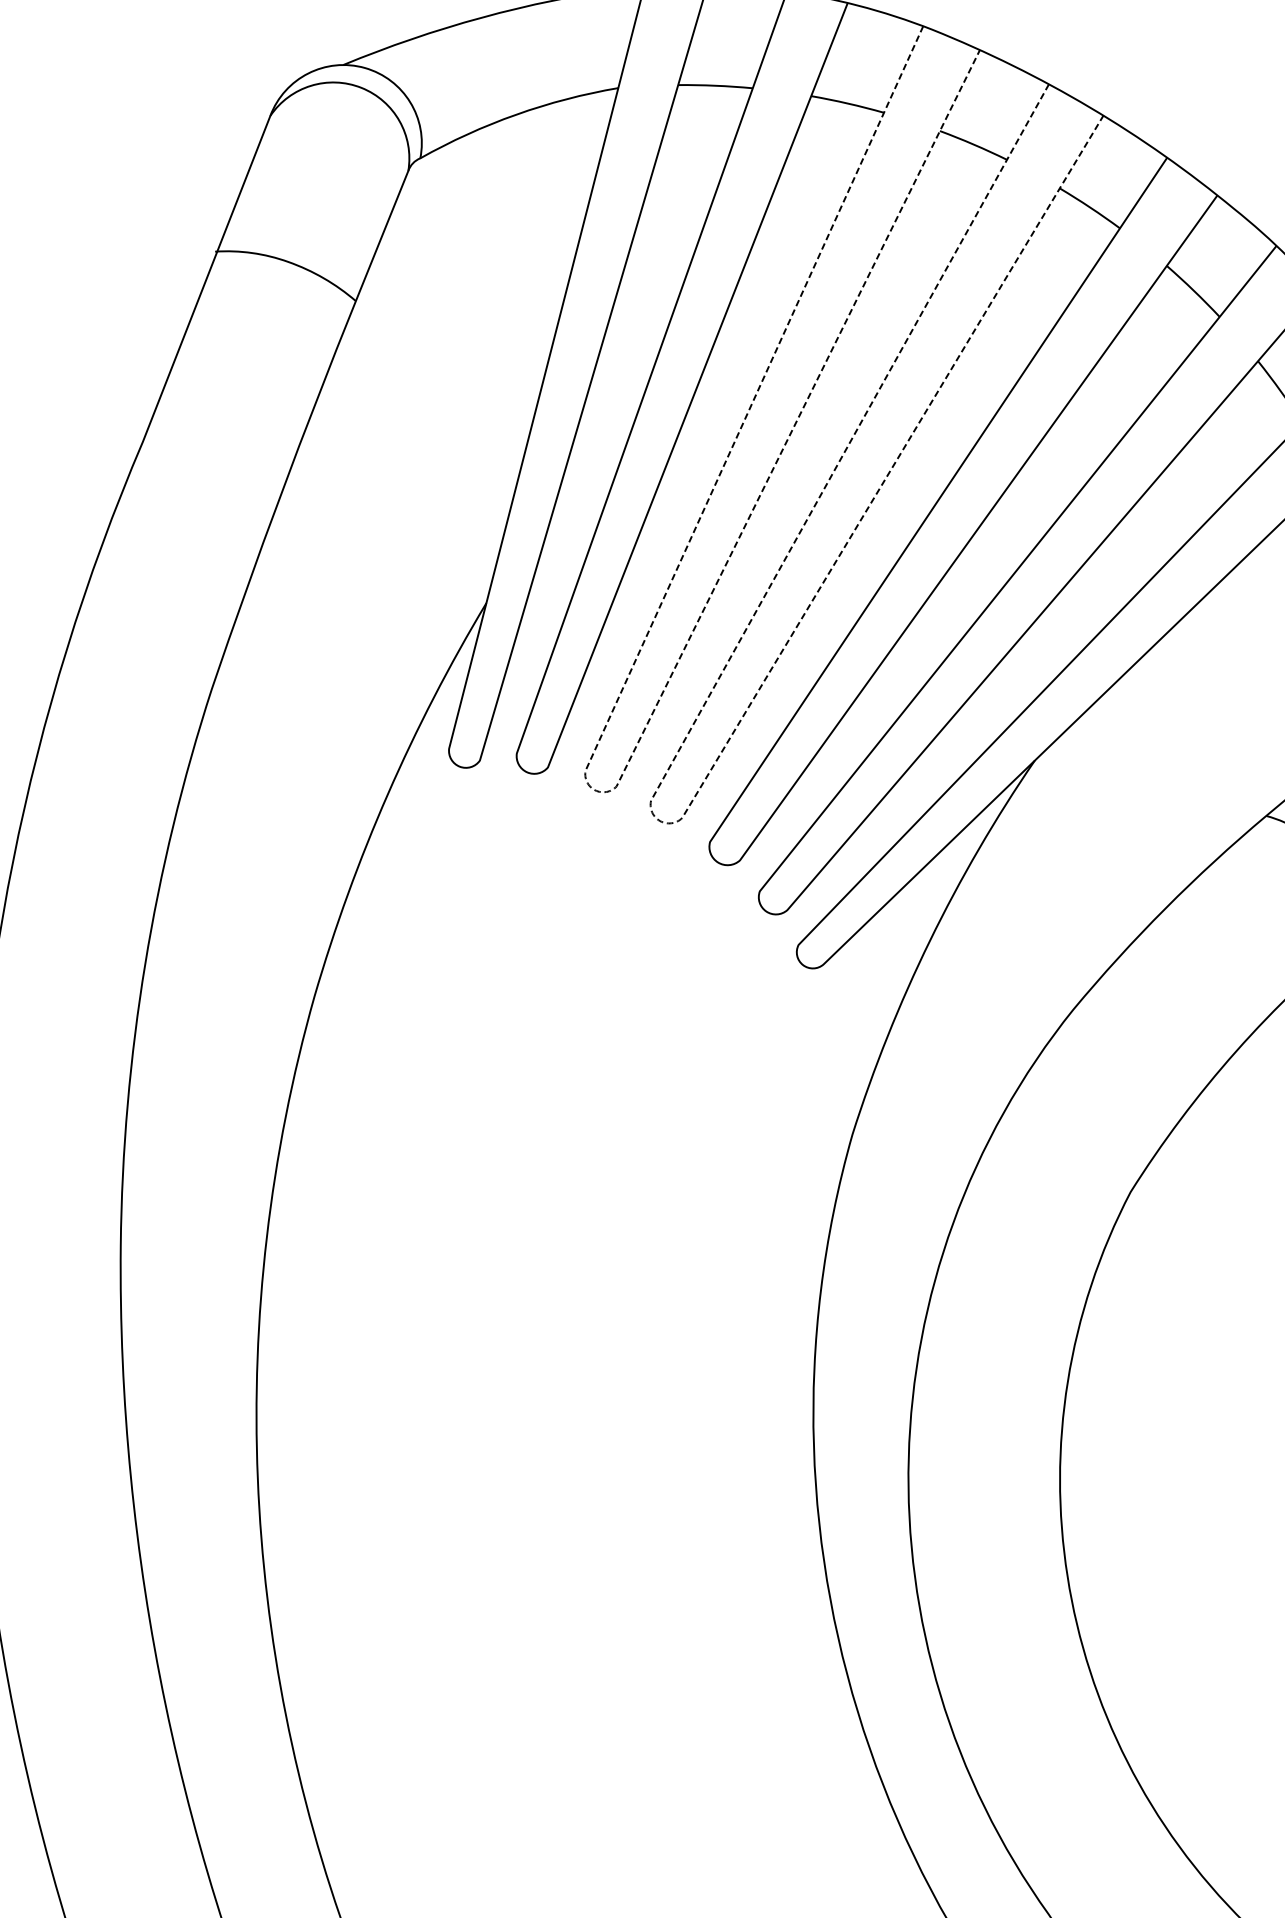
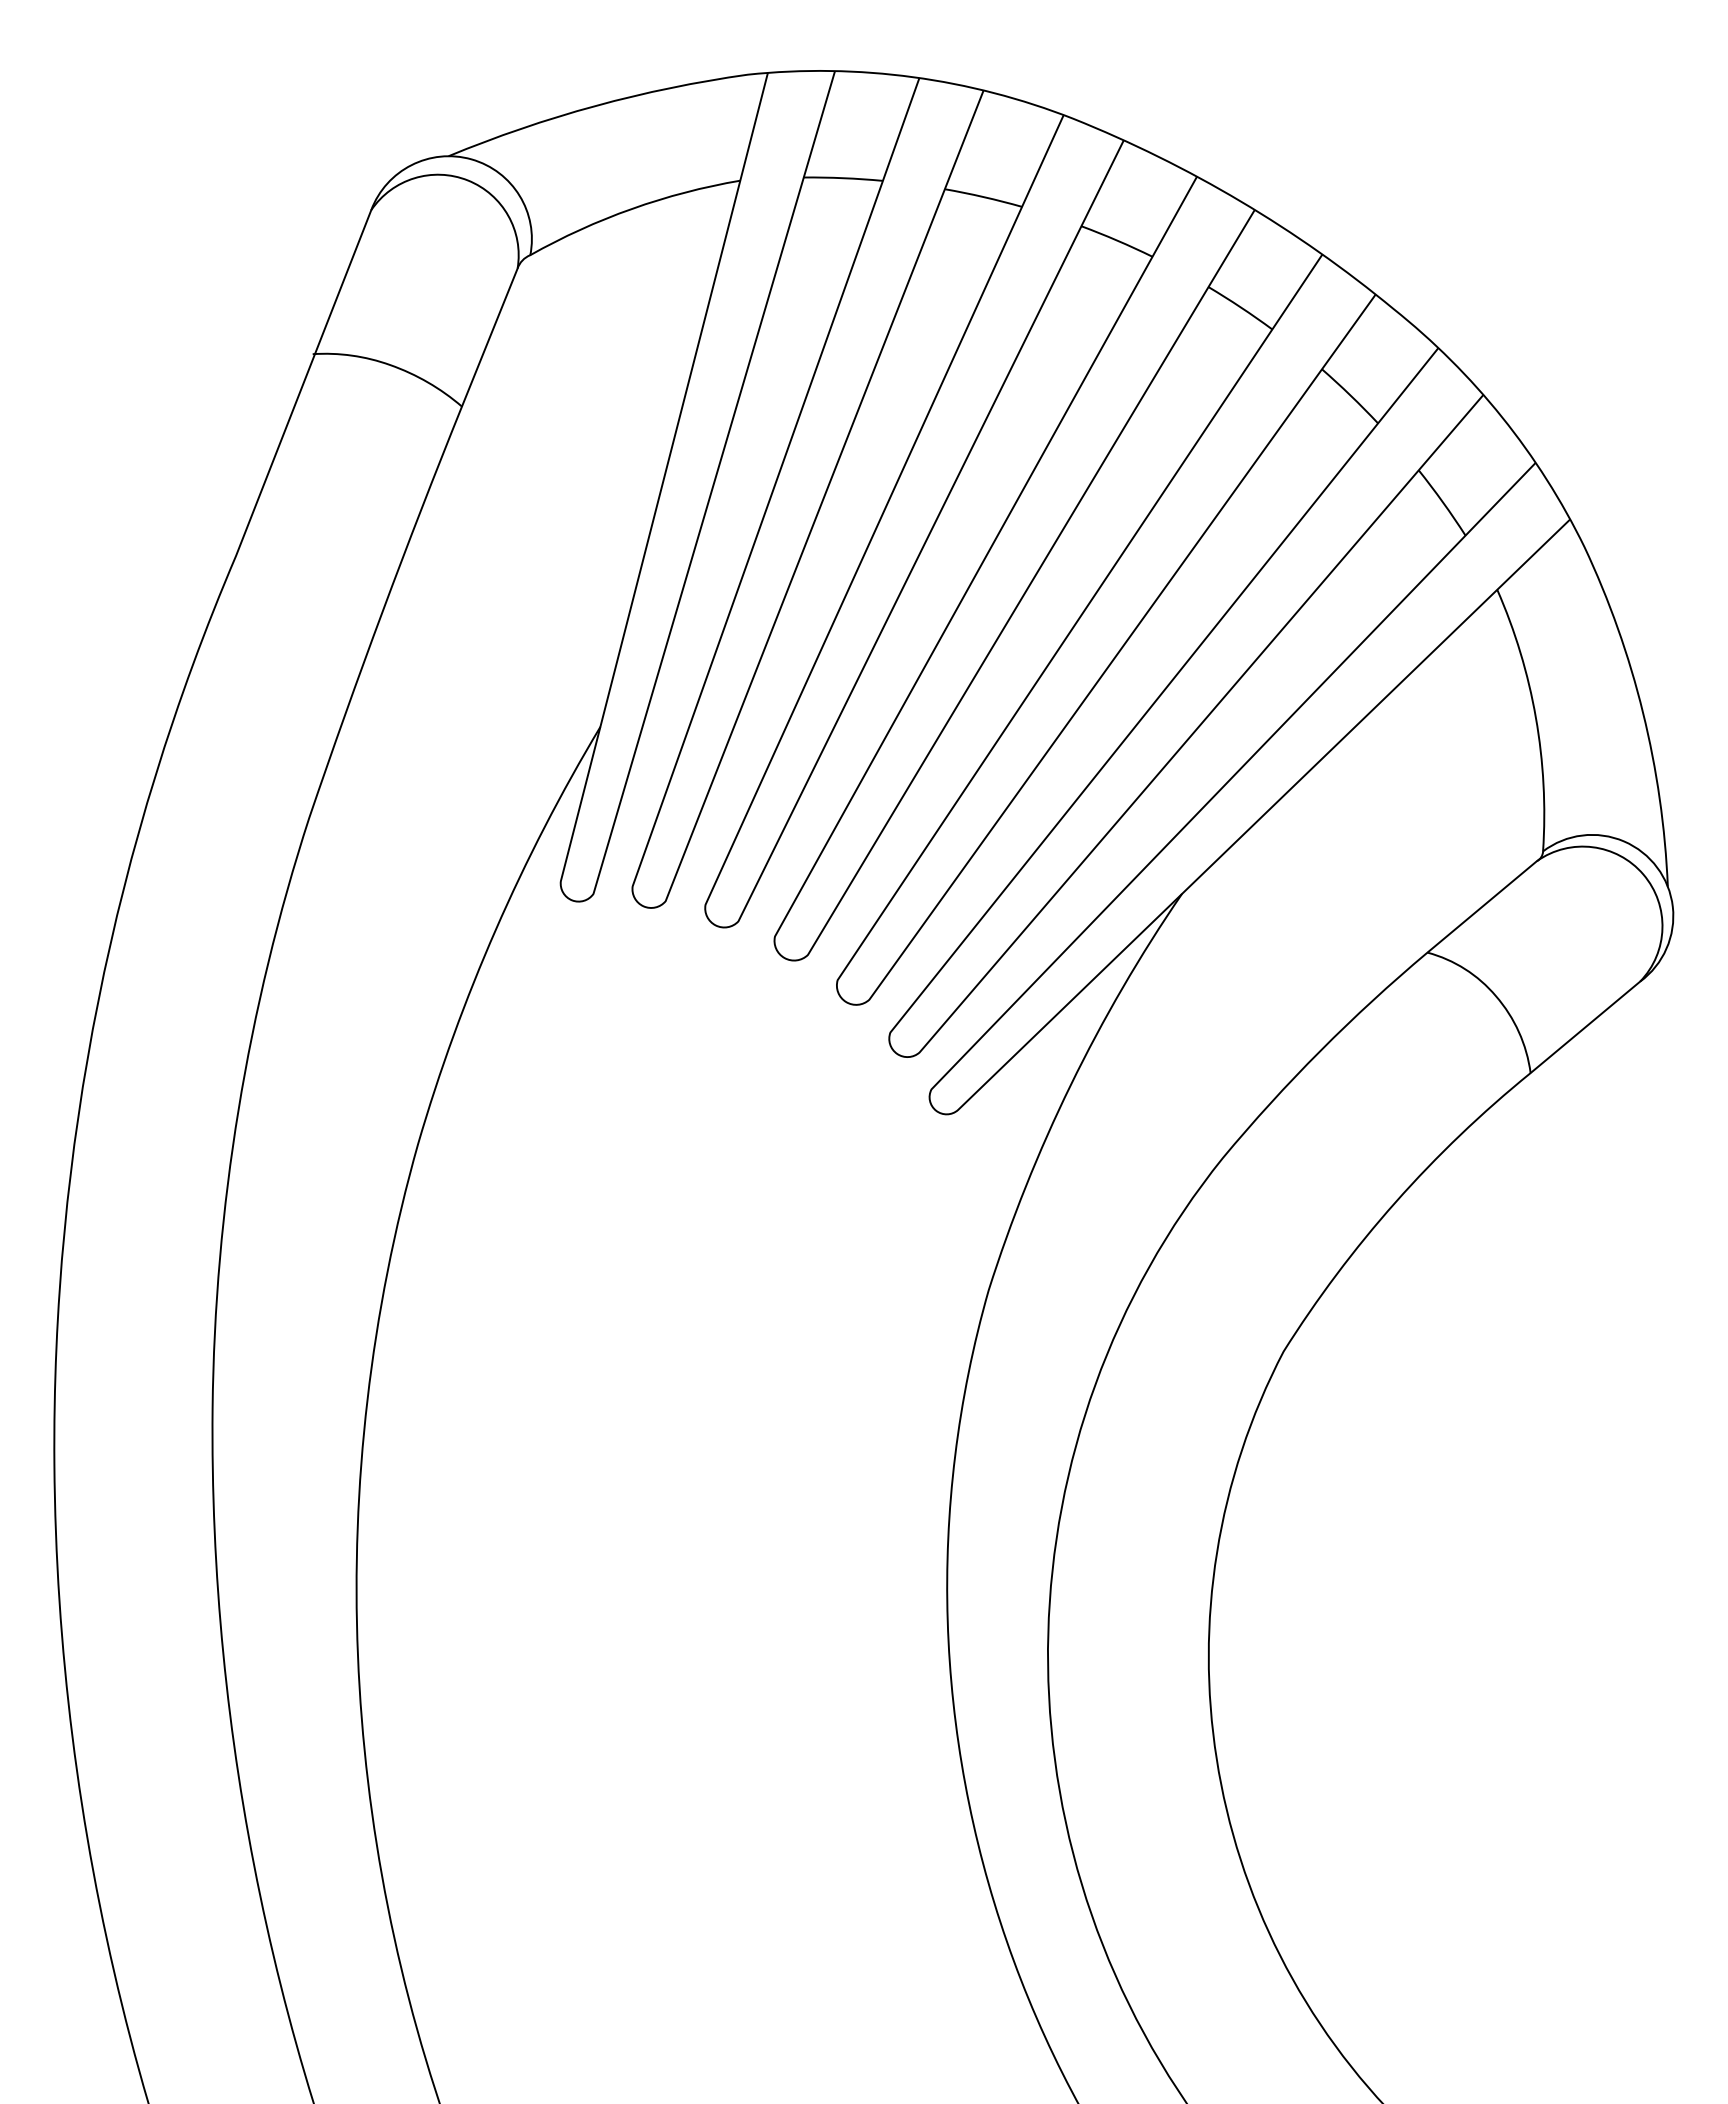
line: (595, 790) -> (716, 925), dashed -> solid
line: (660, 821) -> (784, 958), dashed -> solid

